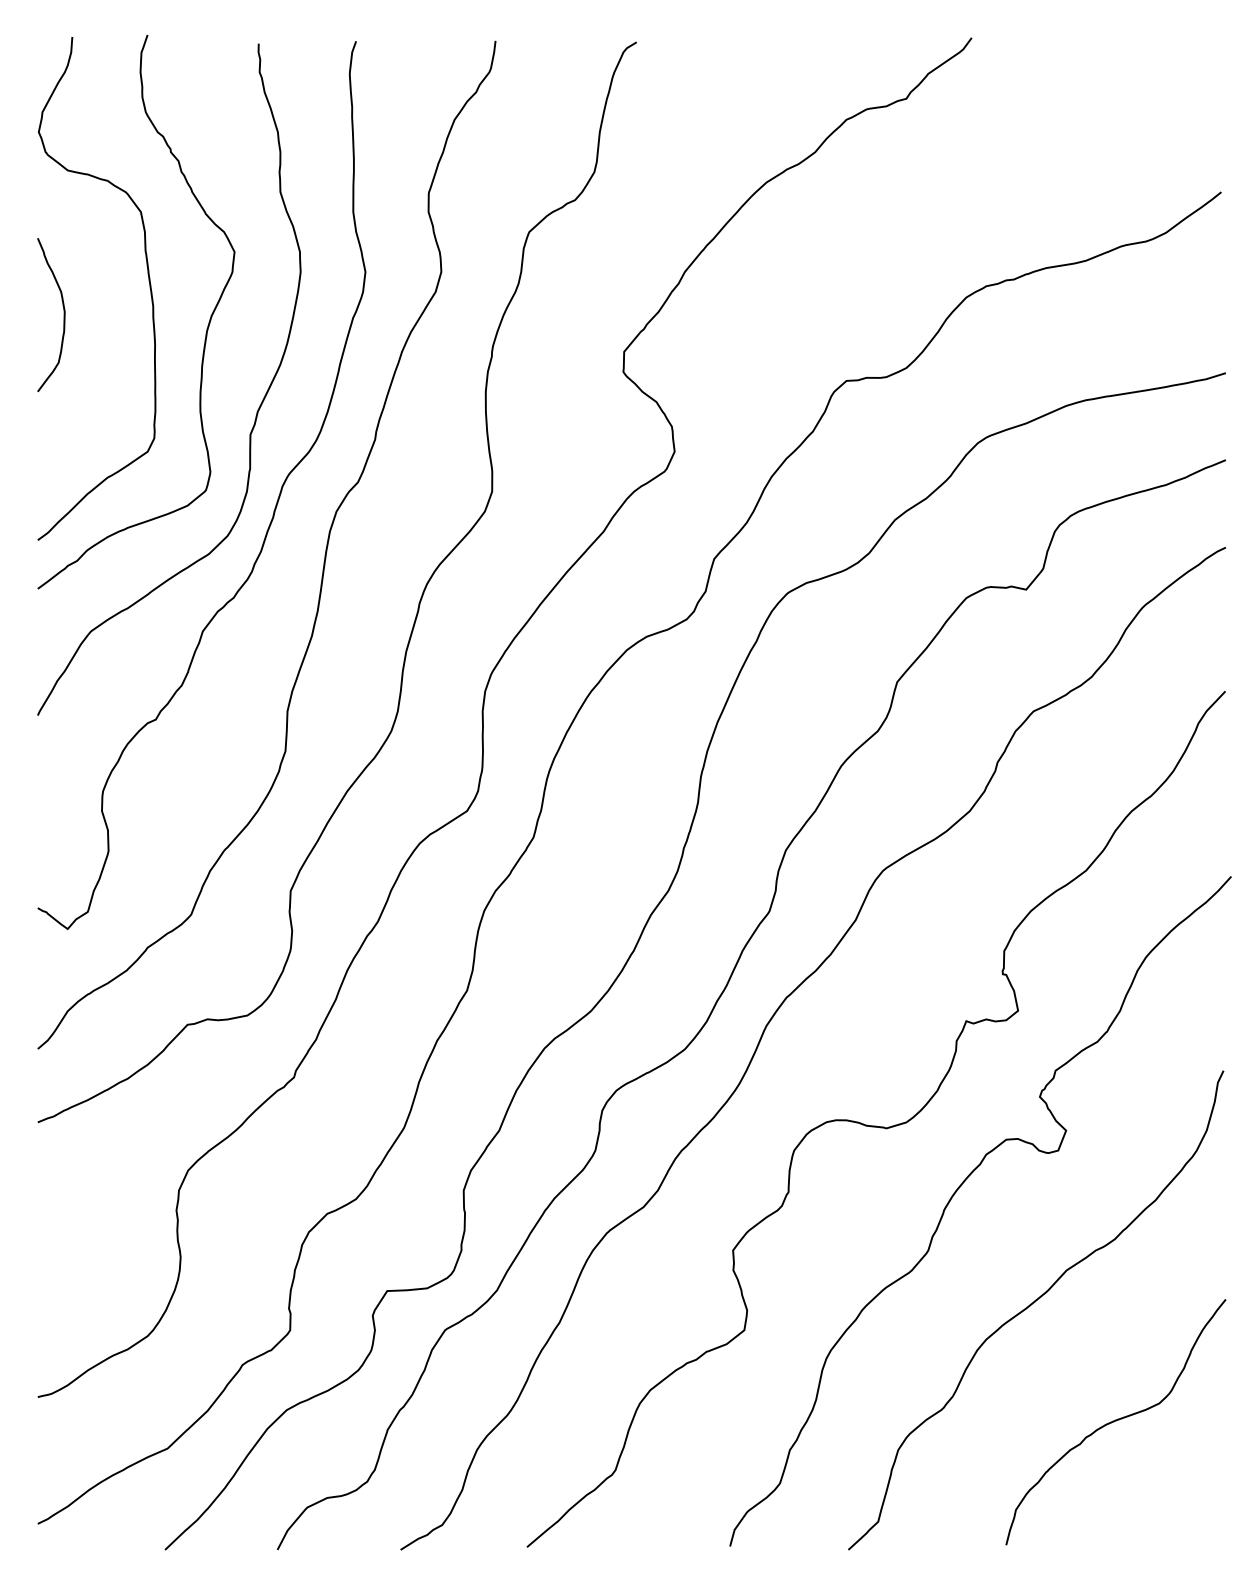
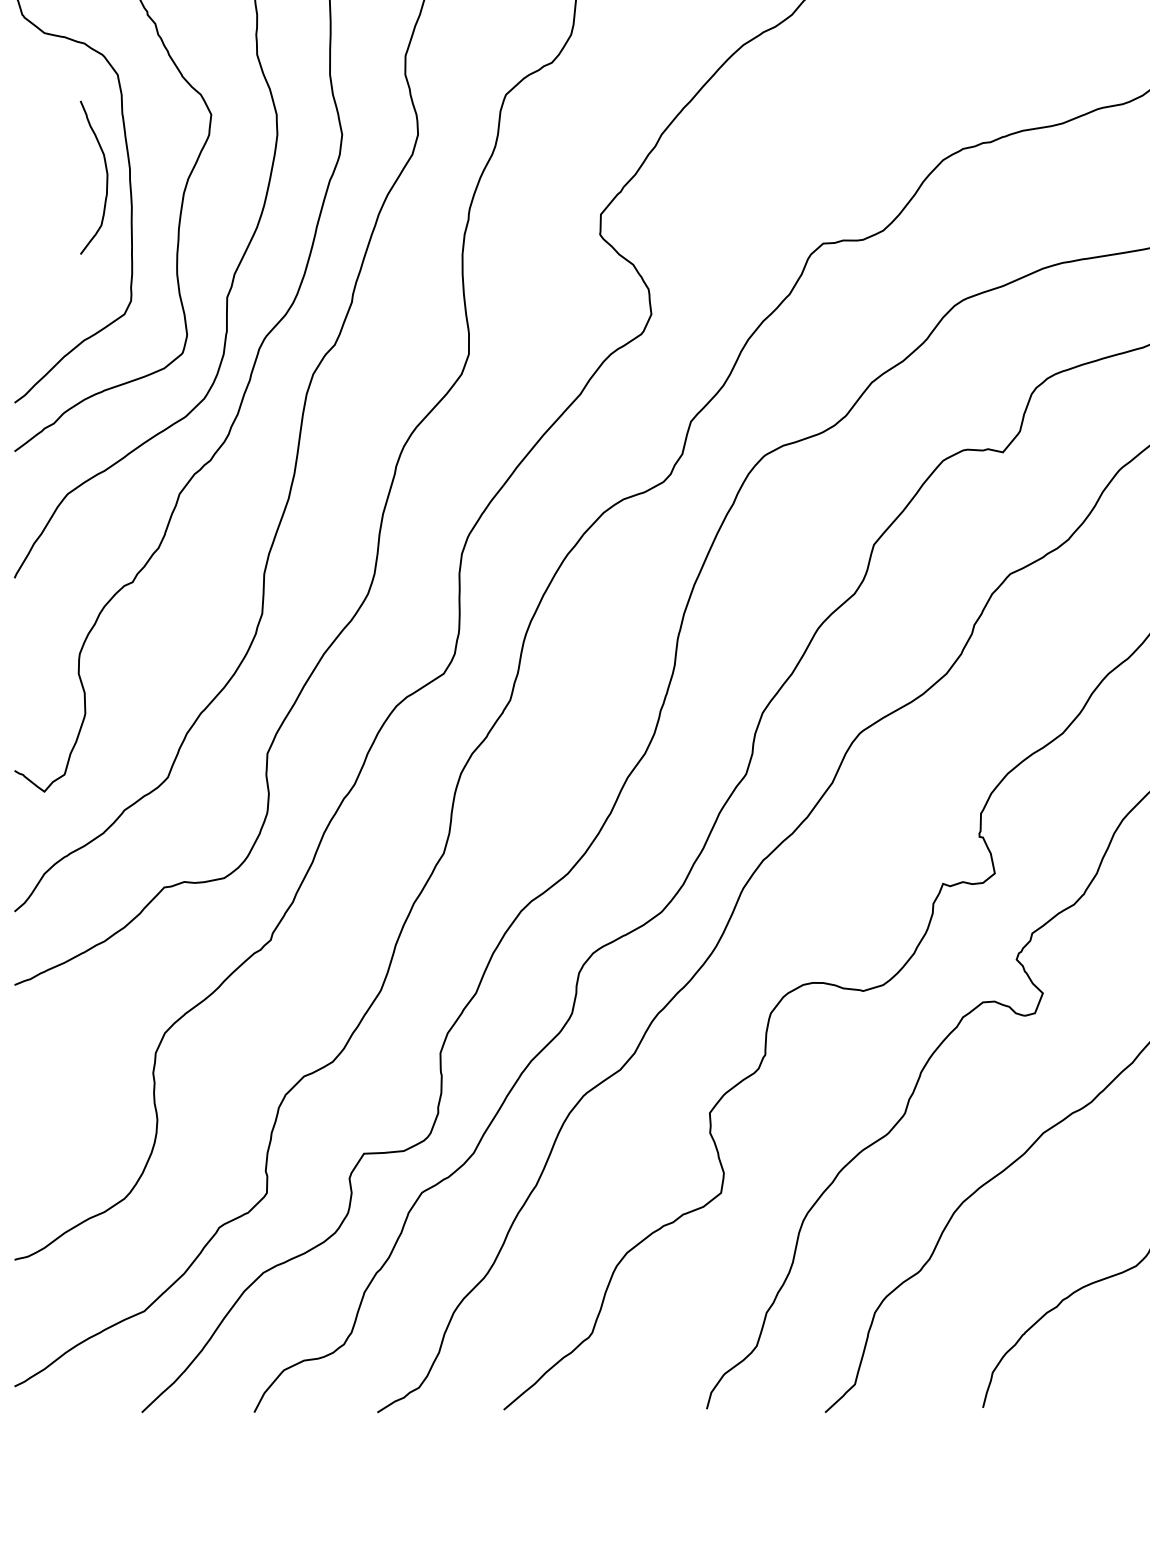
curve: (63, 315) -> (106, 178), moved

